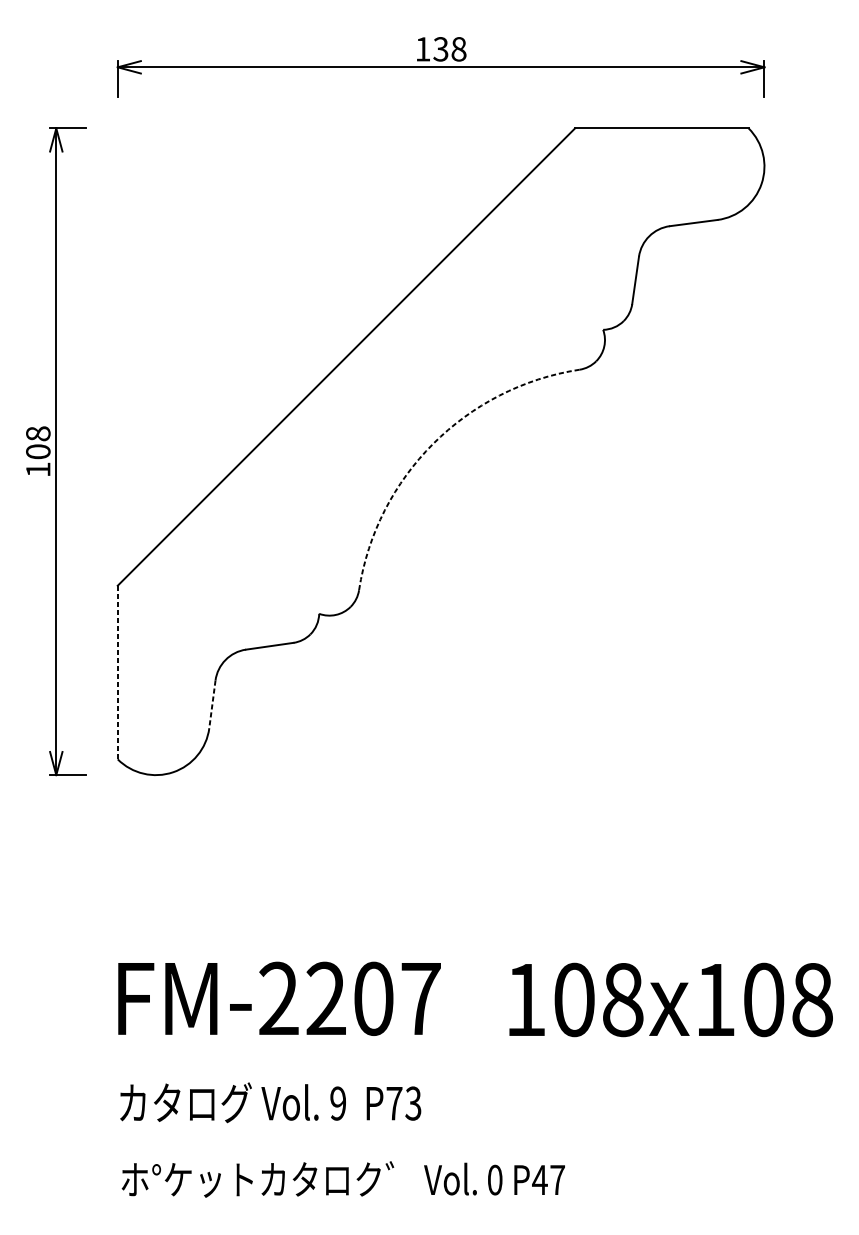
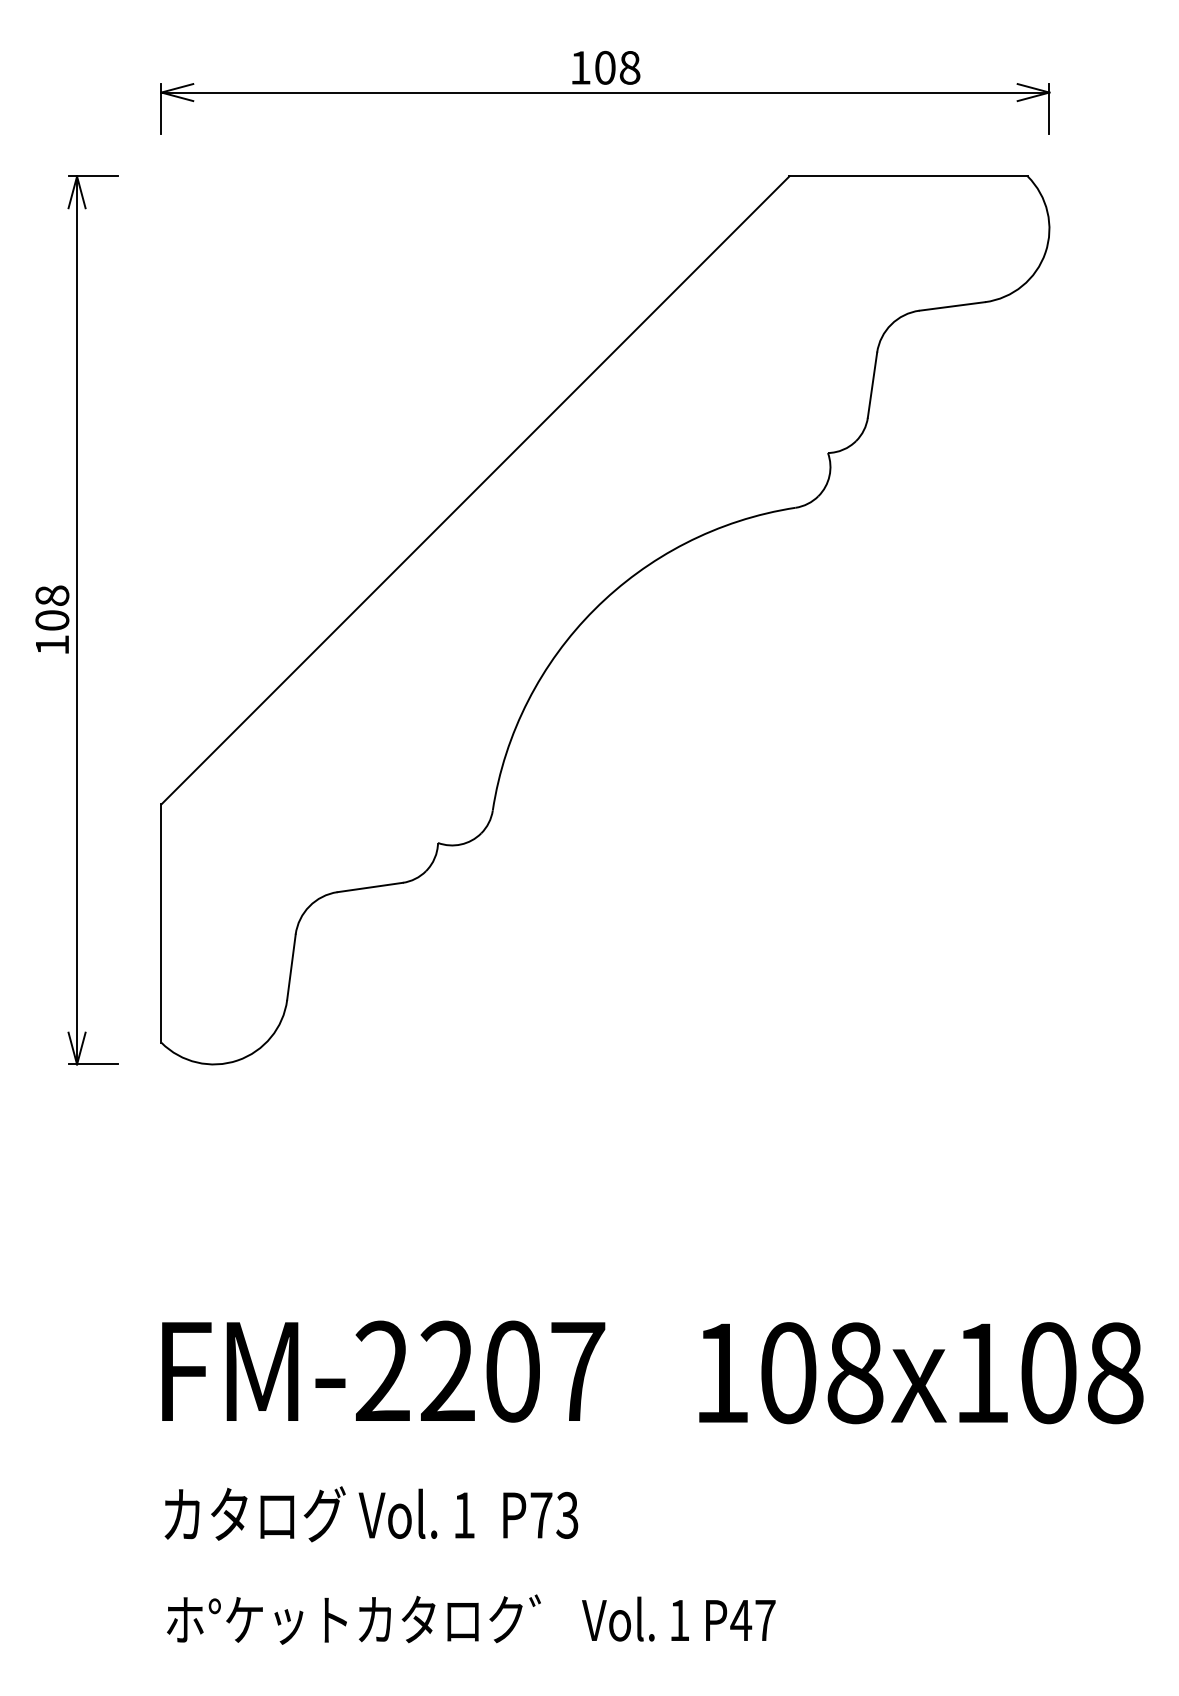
text: (440, 49) -> (604, 67), 138 -> 108
arc: (433, 443) -> (594, 609), dashed -> solid
line: (117, 673) -> (161, 924), dashed -> solid
line: (212, 704) -> (291, 967), dashed -> solid
text: (337, 1102) -> (463, 1514), 9 -> 1
text: (495, 1180) -> (679, 1620), 0 -> 1

